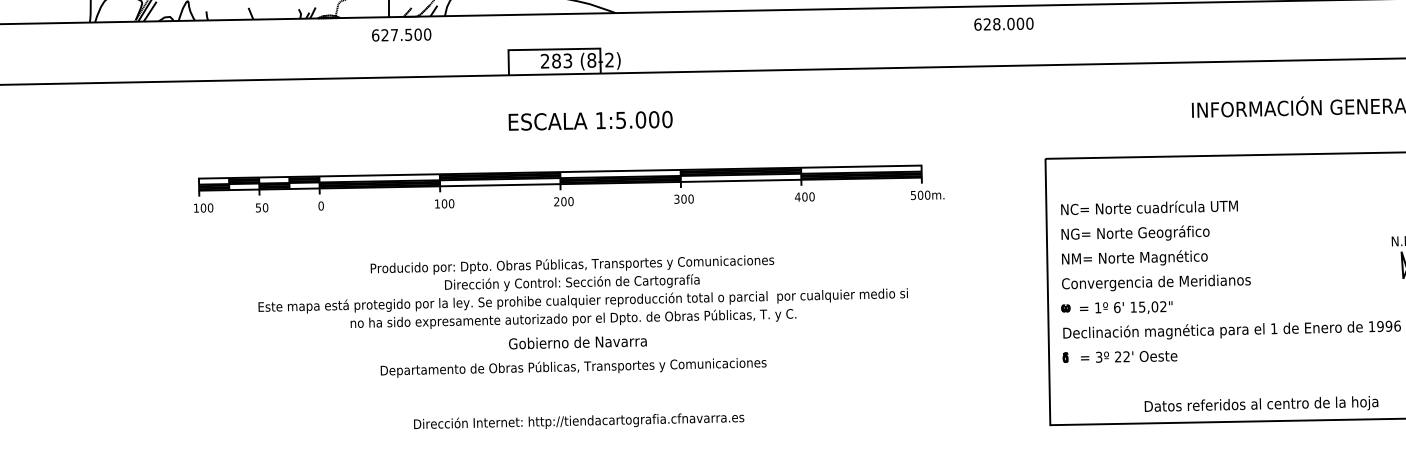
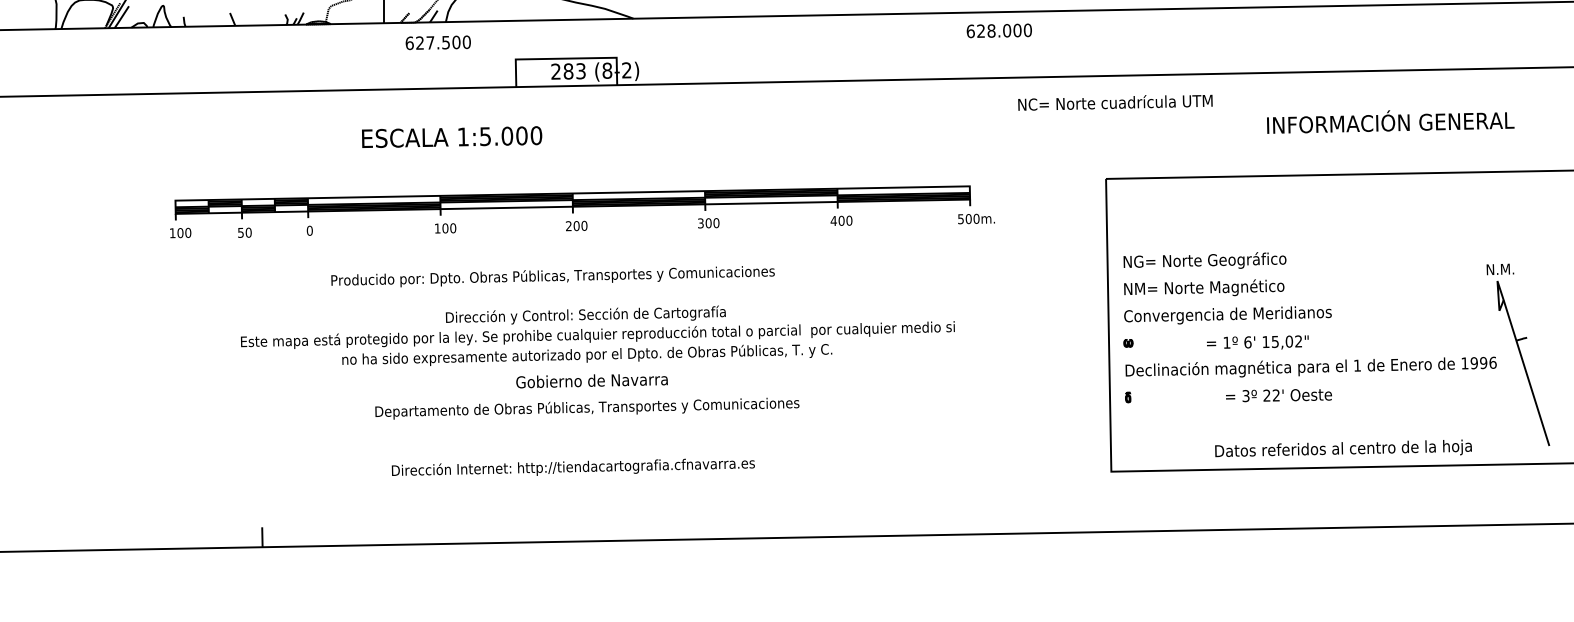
text: (1003, 23) -> (998, 30), moved
text: (400, 34) -> (437, 42), moved
text: (591, 120) -> (452, 136), moved
text: (1149, 207) -> (1115, 102), moved
text: (571, 264) -> (552, 276), moved
text: (1125, 307) -> (1257, 342), moved
text: (1128, 356) -> (1278, 395), moved
text: (578, 420) -> (572, 466), moved

